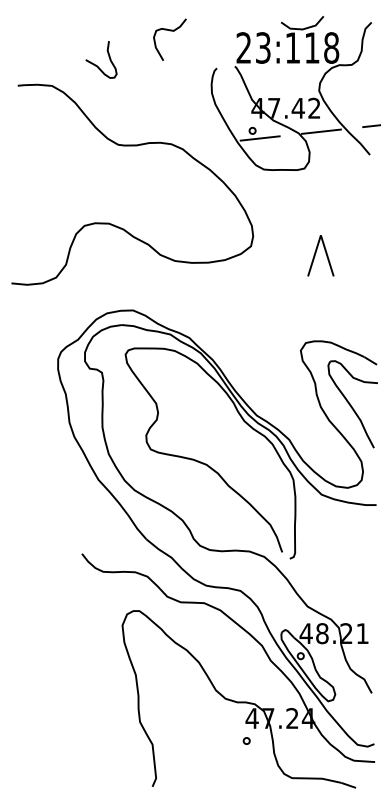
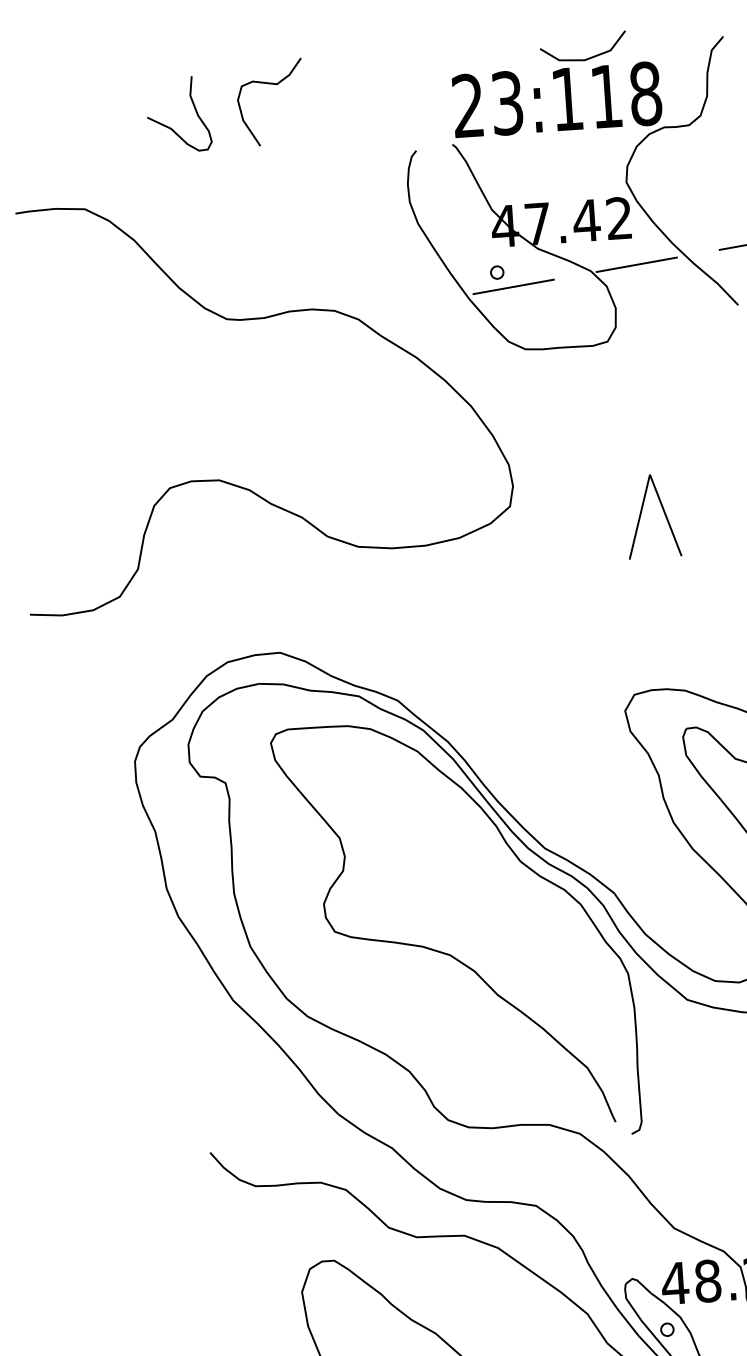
curve: (169, 31) -> (268, 85), moved
curve: (96, 64) -> (169, 125), moved

